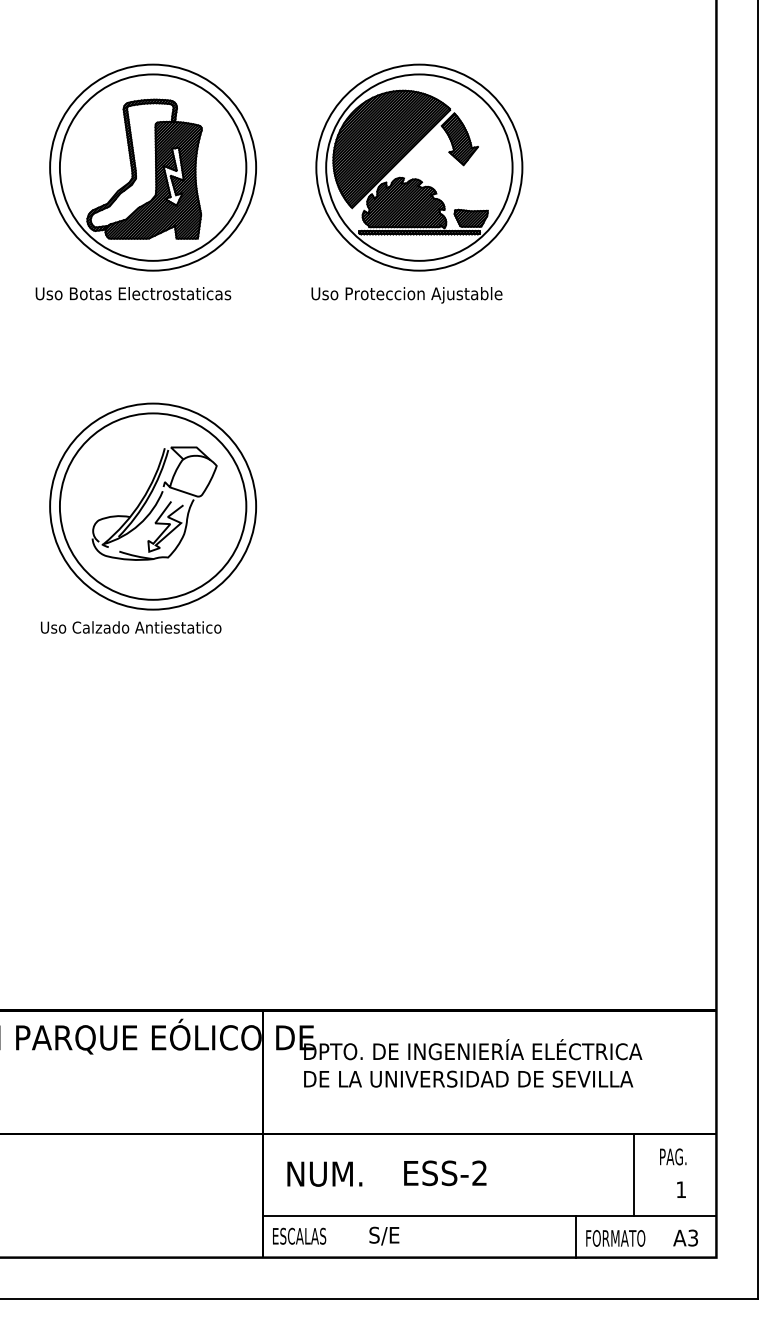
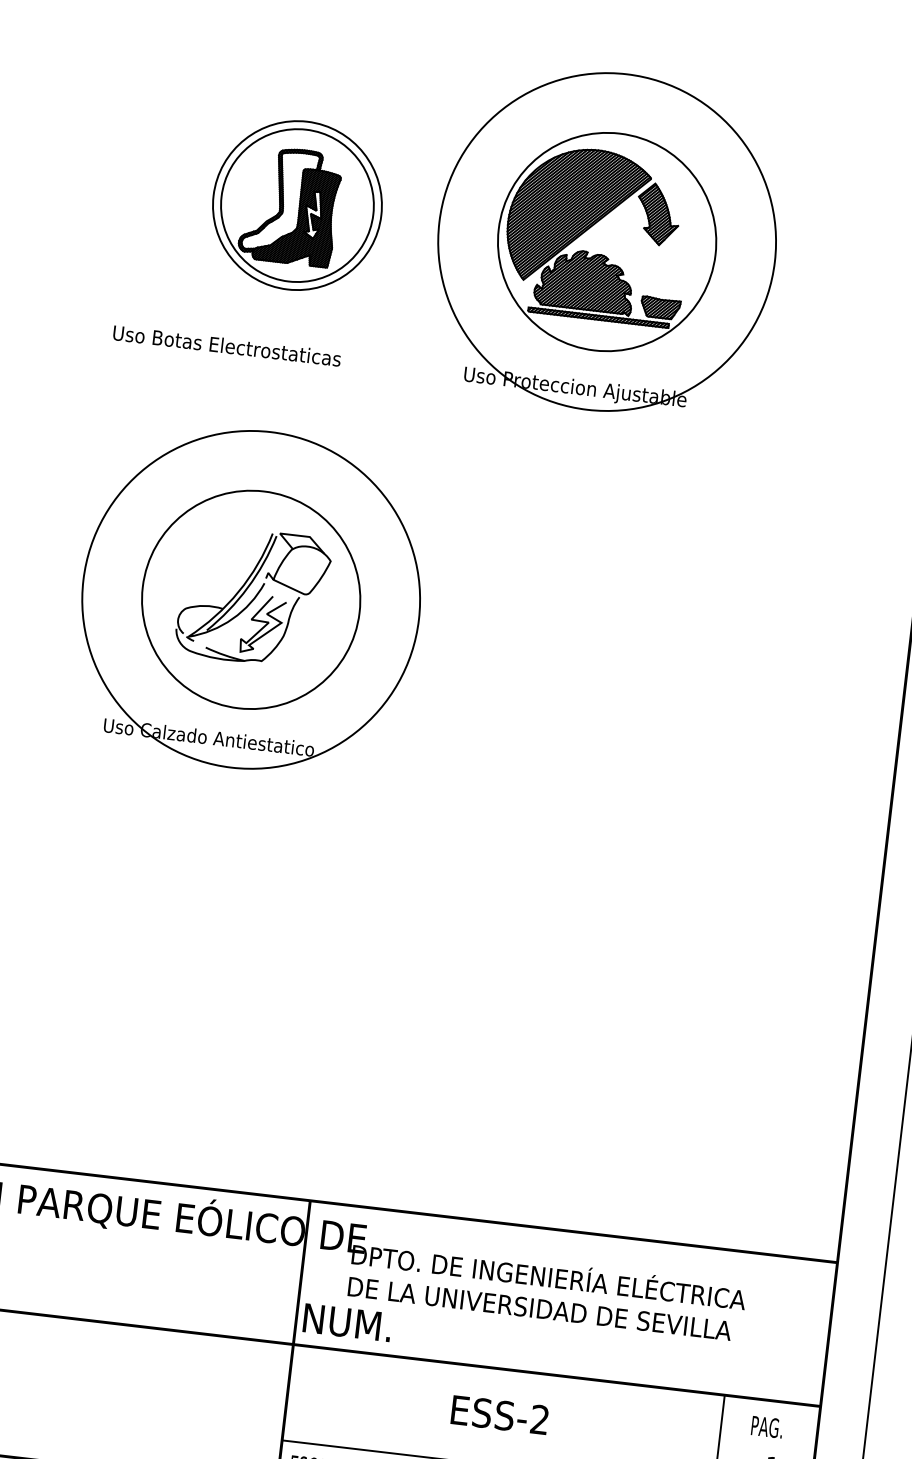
part: (152, 167) -> (296, 205), size x0.7
circle: (419, 167) -> (607, 241), size x1.4
text: (133, 293) -> (227, 345), moved
circle: (153, 506) -> (251, 599), size x1.4
text: (324, 1173) -> (347, 1321), moved

